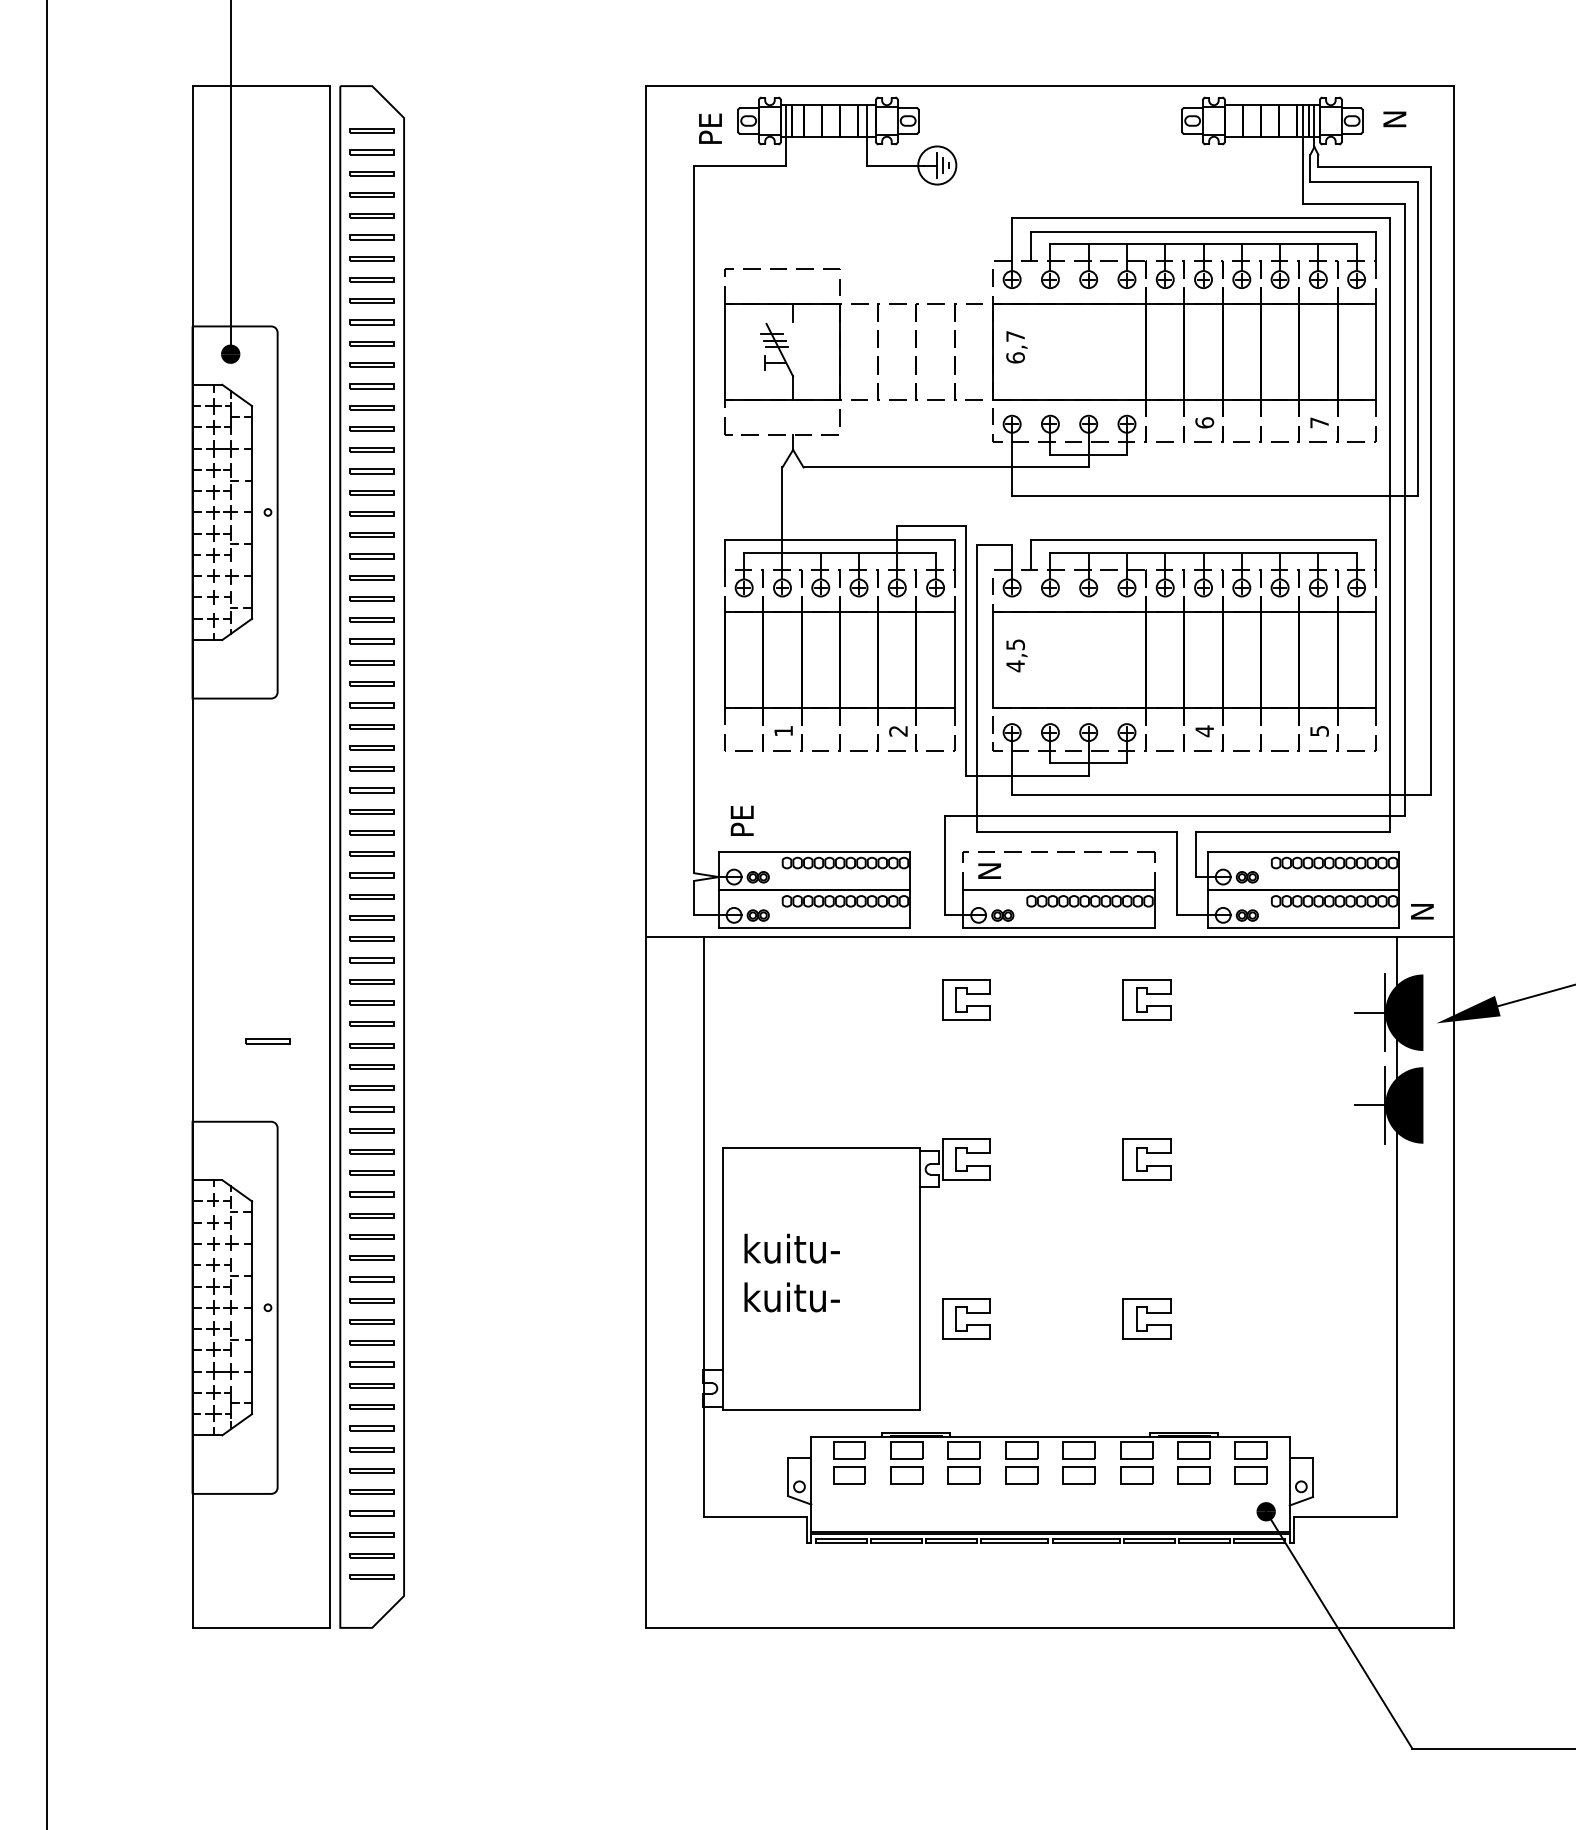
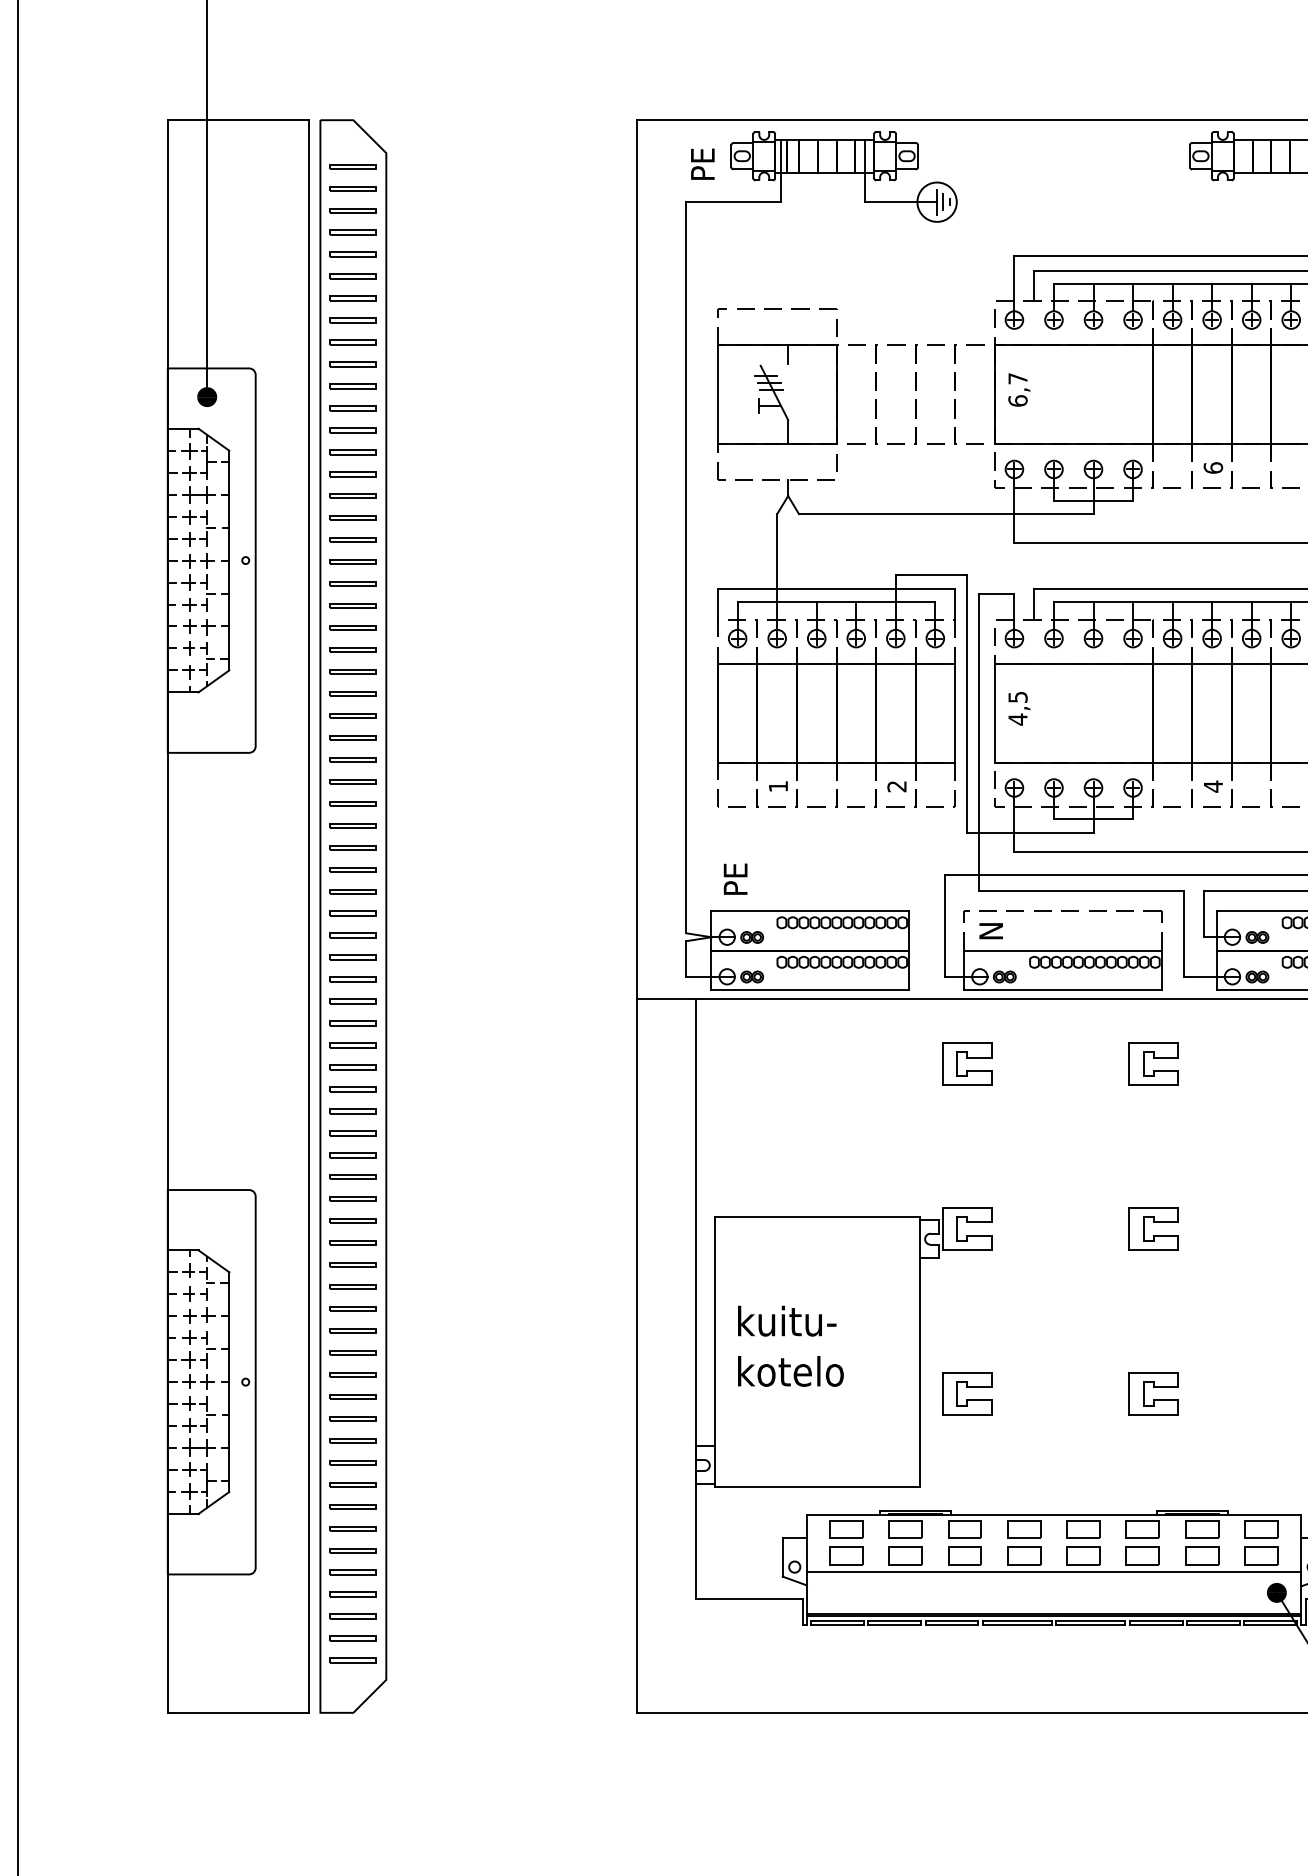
part: (267, 1041) -> (245, 1107), removed
text: (804, 1297) -> (799, 1371), kuitu- -> kotelo
line: (1050, 1491) -> (1054, 1571), added

